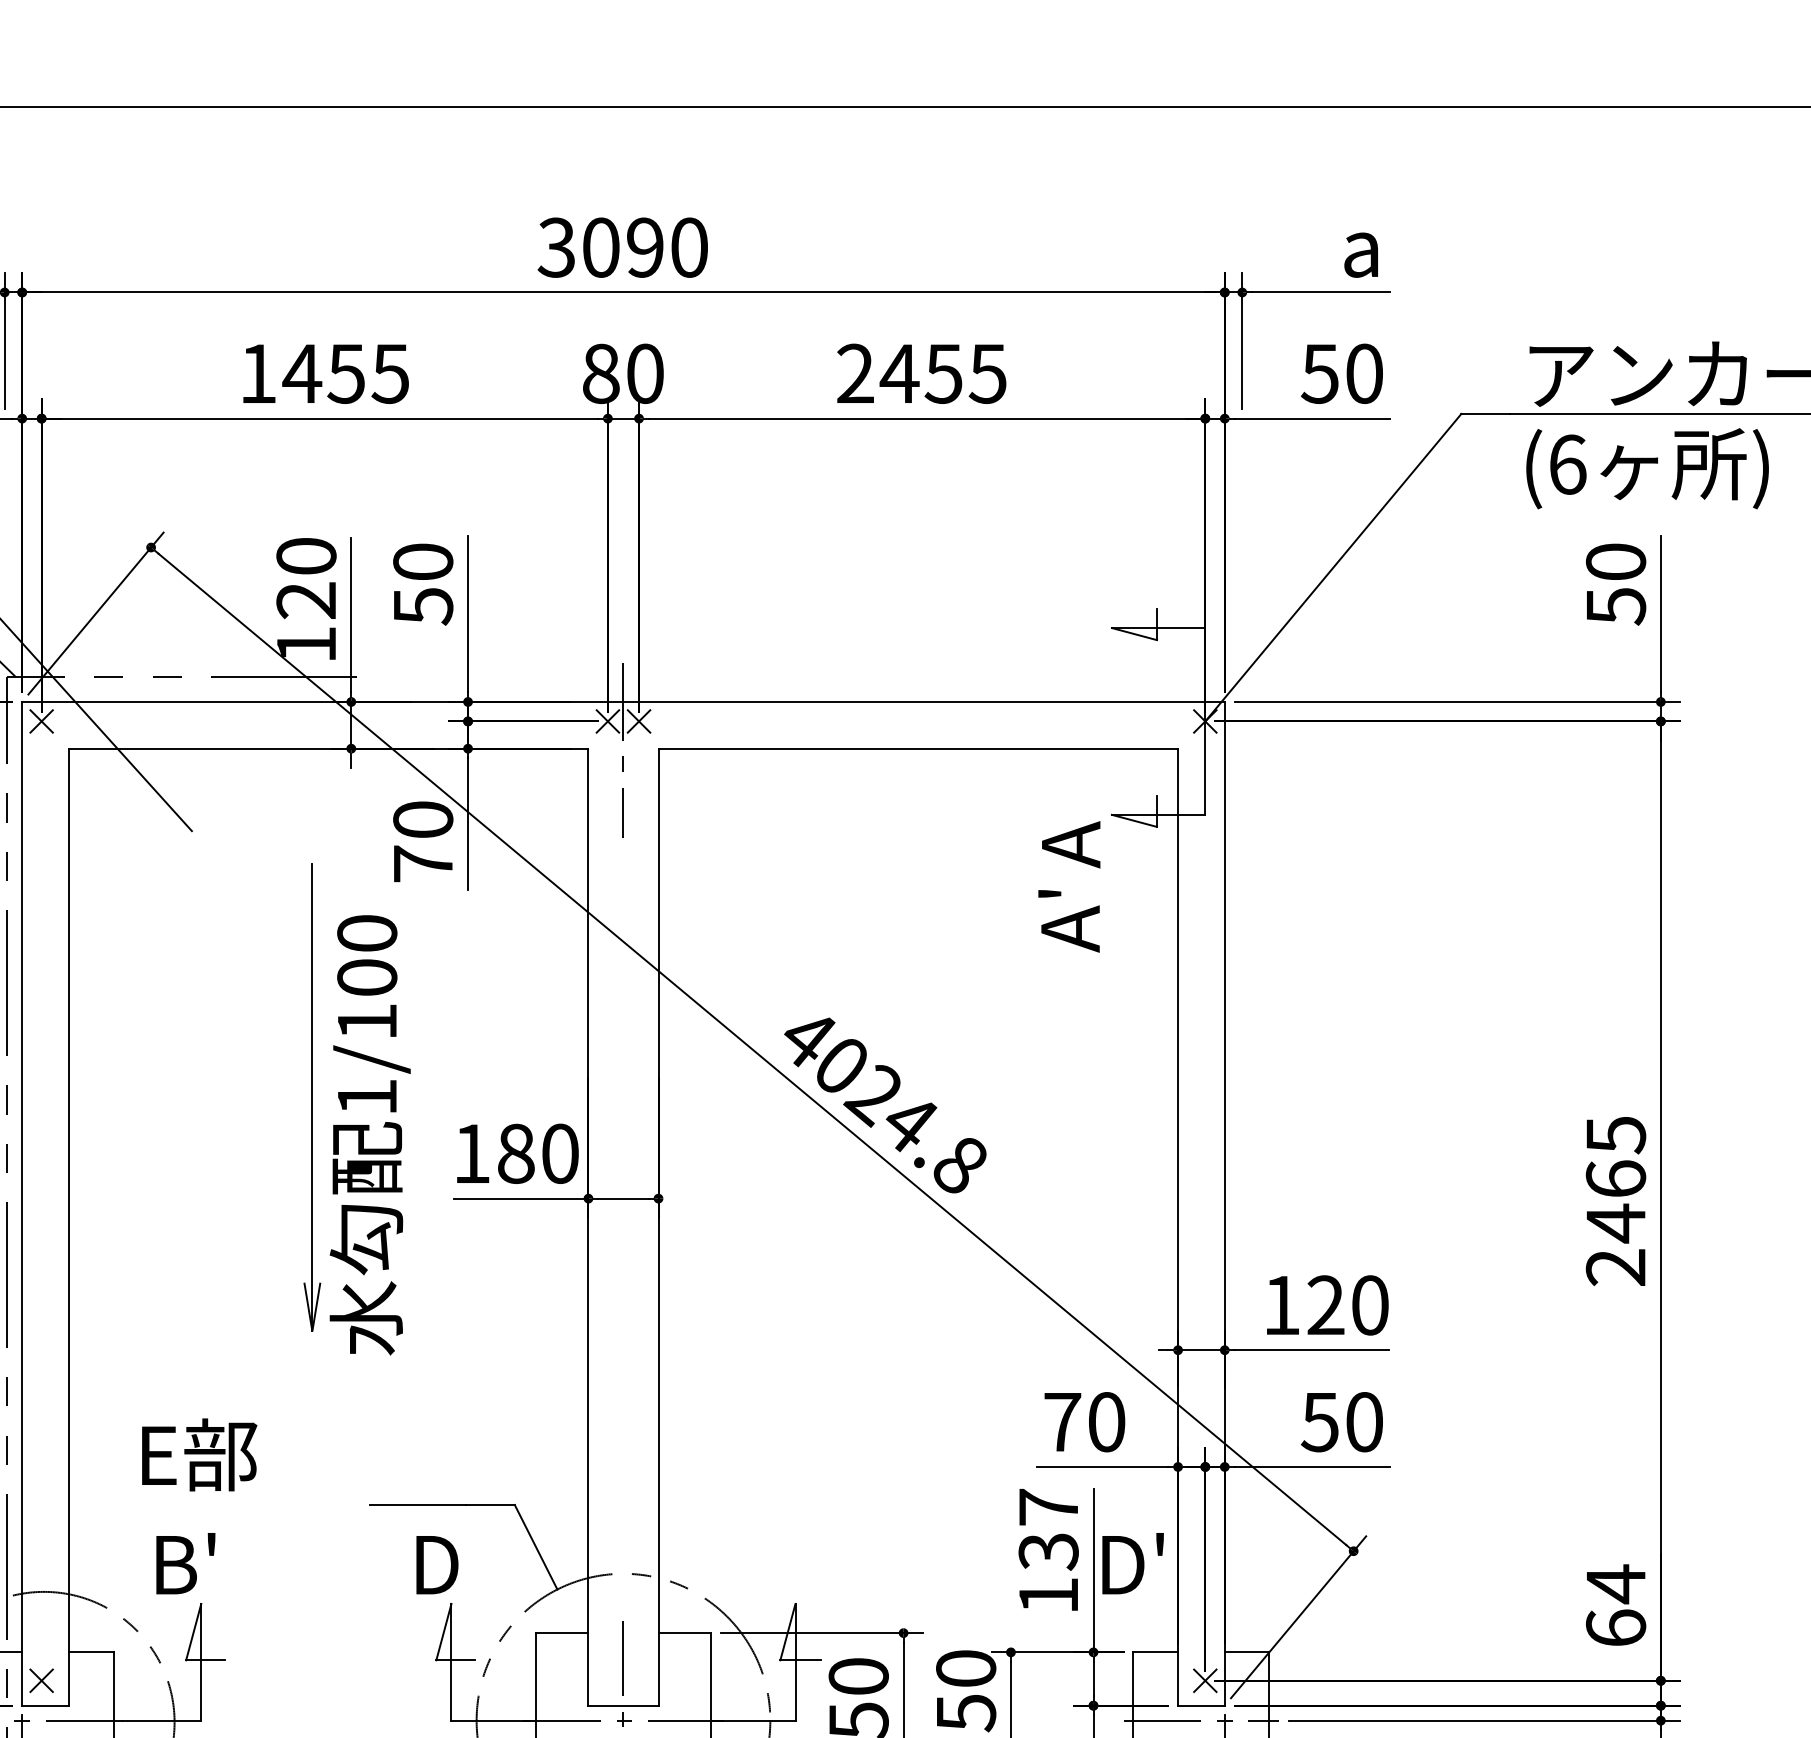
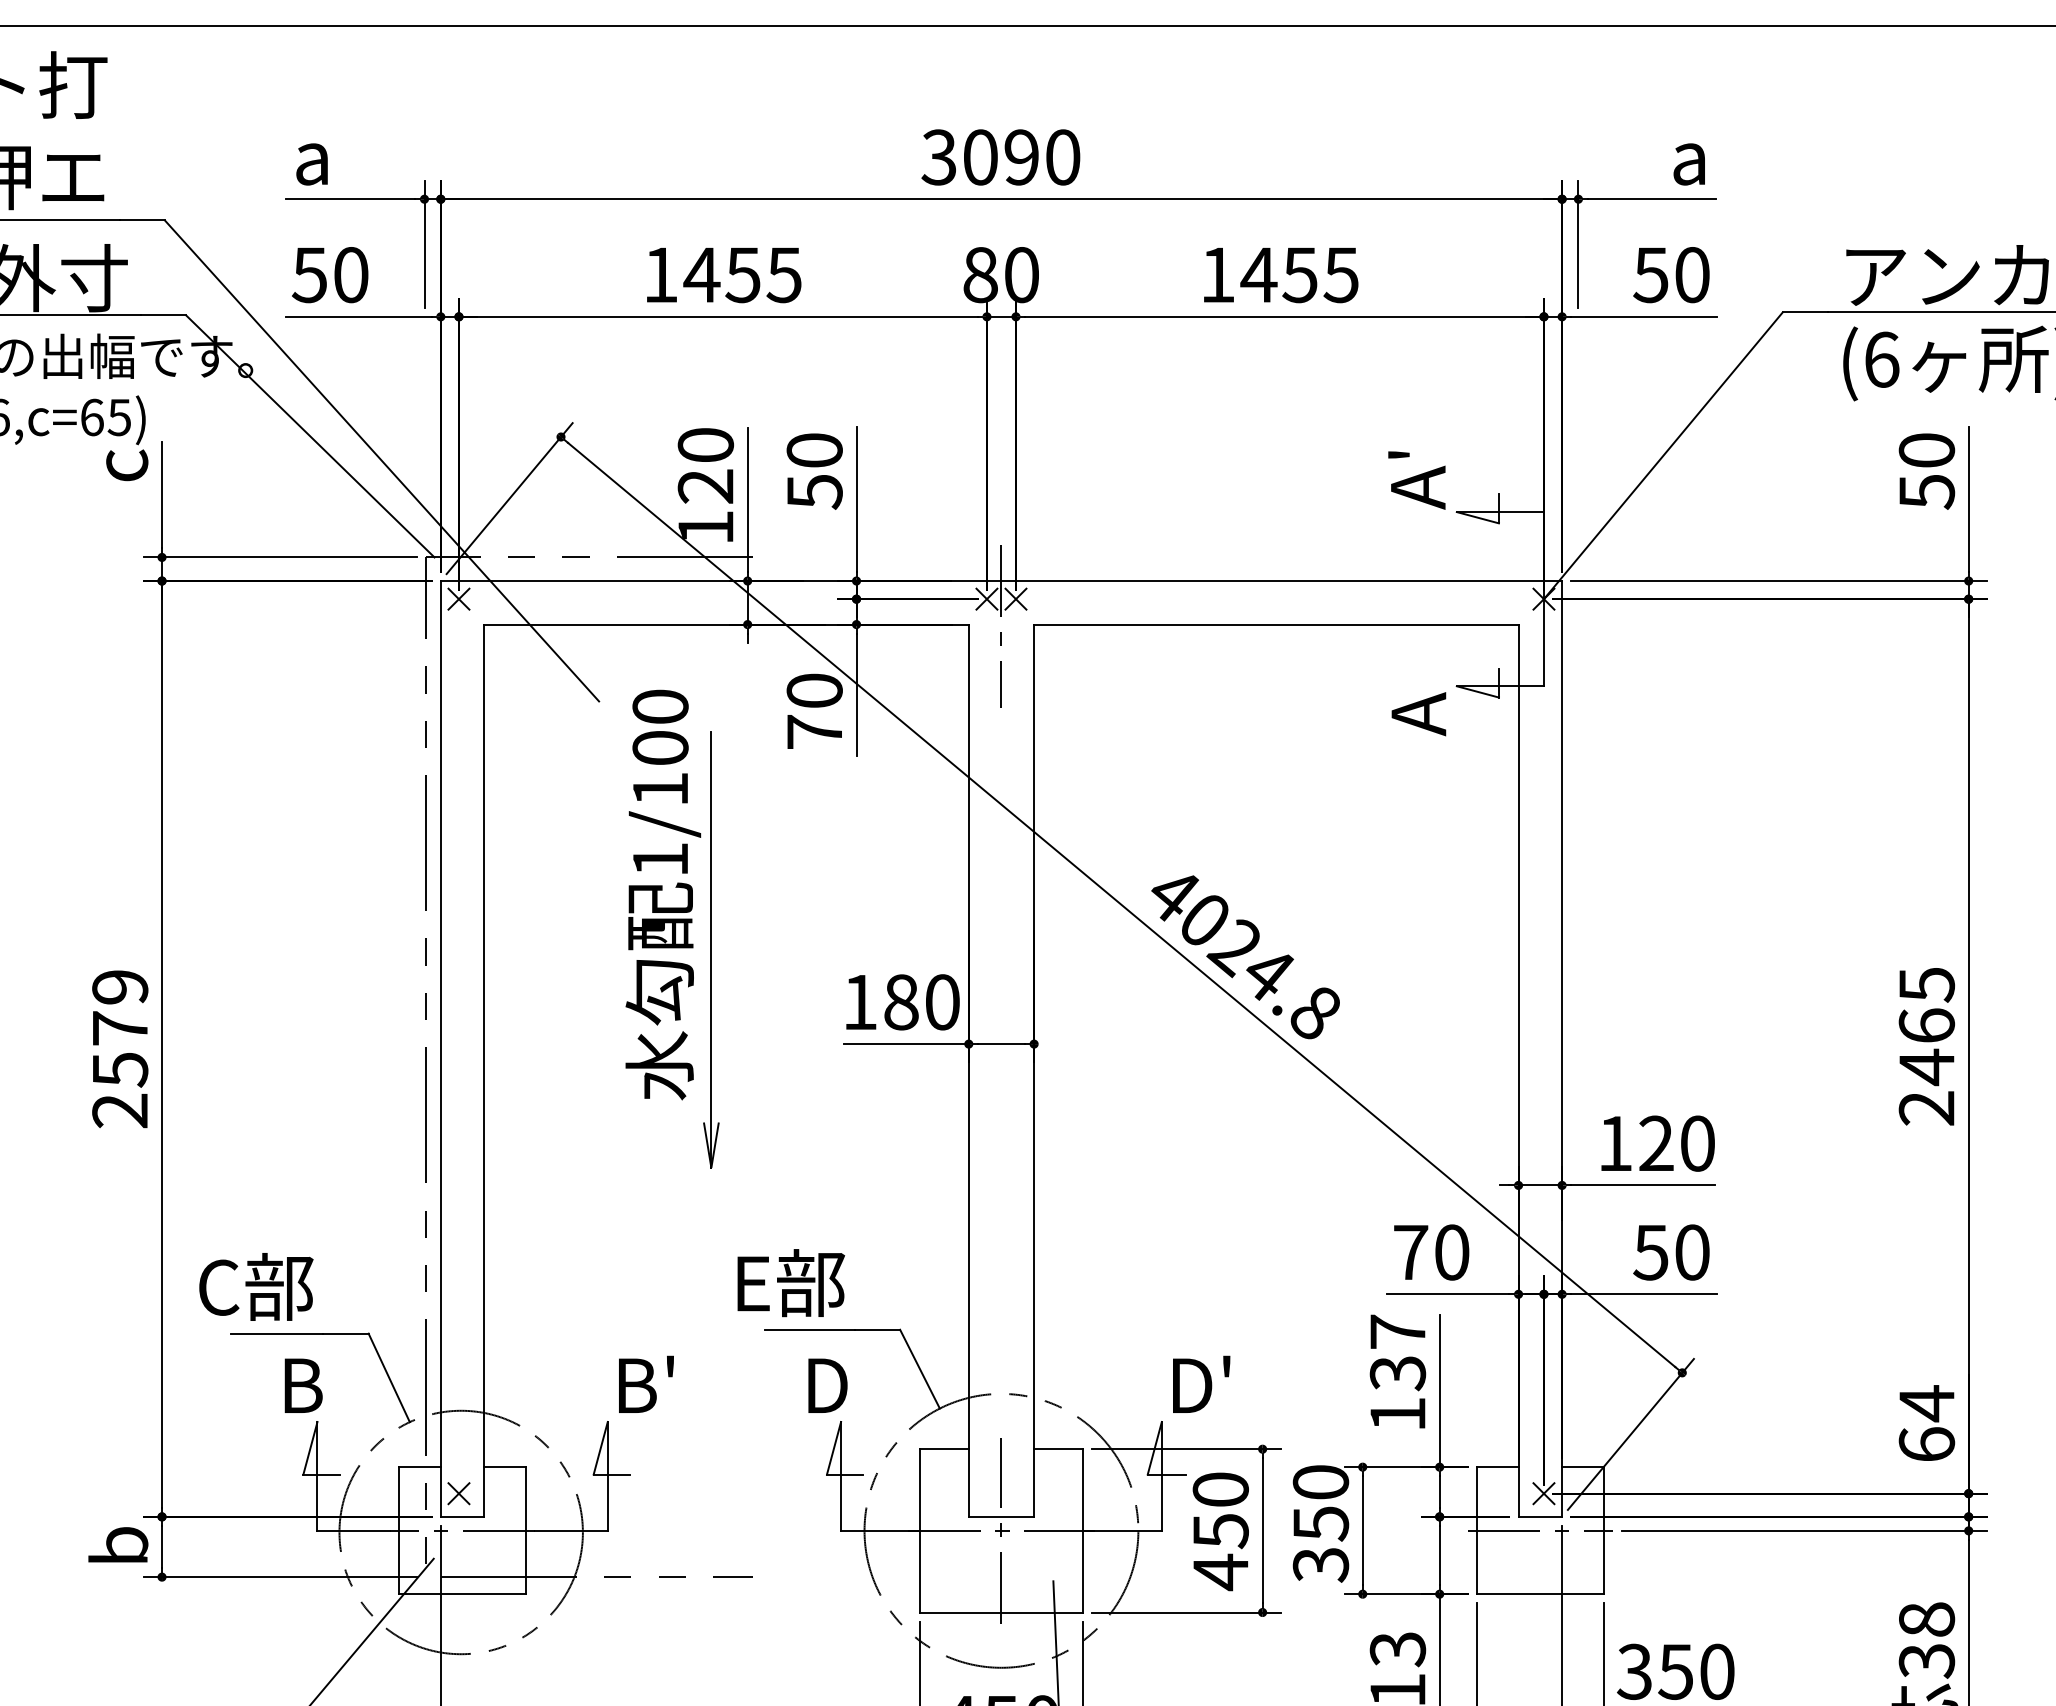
text: (855, 373) -> (1217, 274), 2455 -> 1455
text: (1068, 921) -> (1416, 480), moved
text: (370, 1134) -> (663, 894), moved
text: (199, 1455) -> (791, 1283), moved
text: (185, 1562) -> (646, 1383), moved
text: (1132, 1562) -> (1201, 1383), moved

